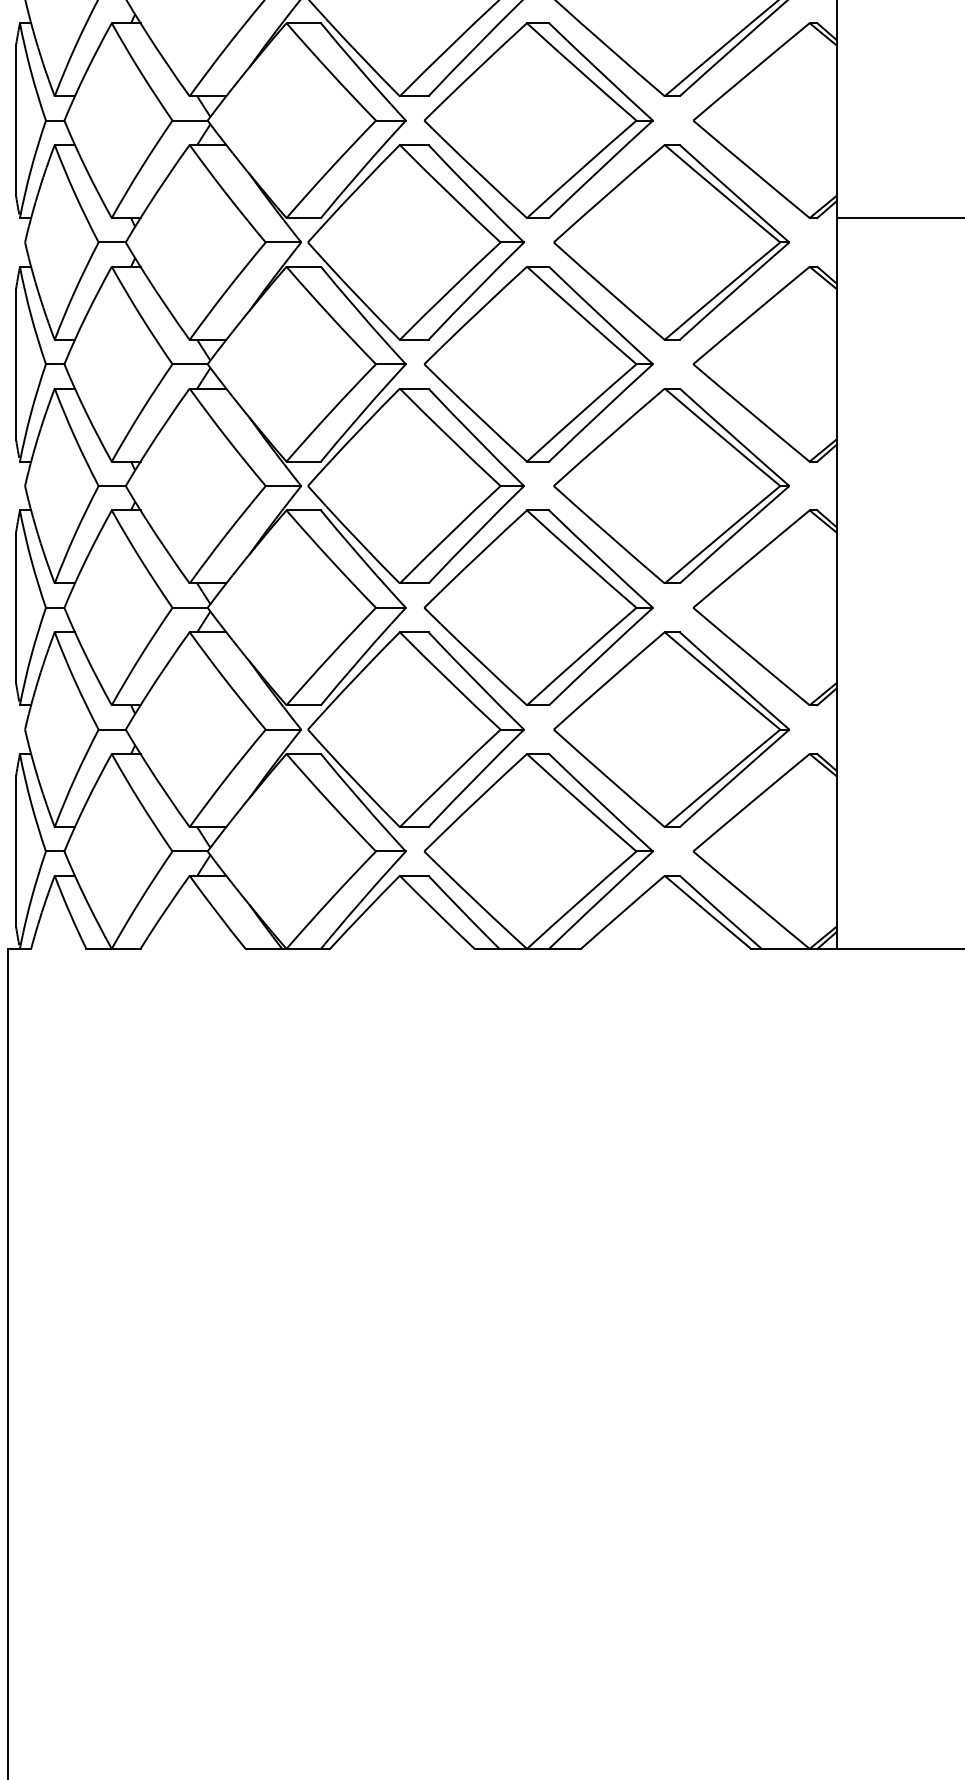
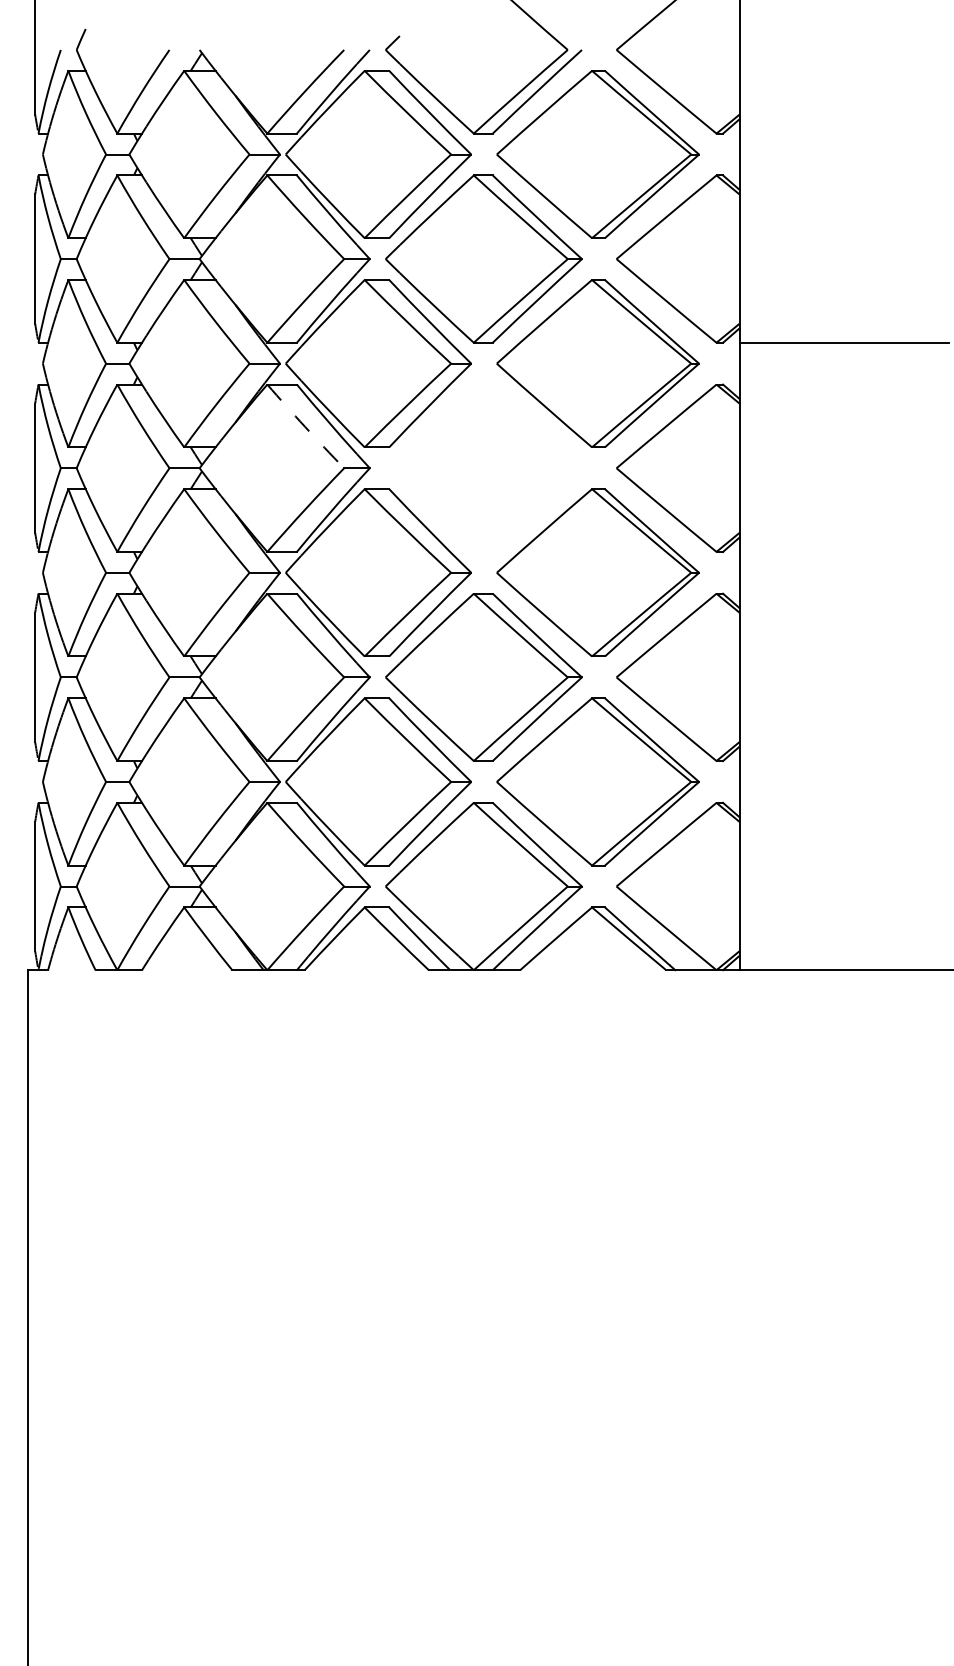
arc: (330, 315) -> (305, 426), solid -> dashed
part: (538, 364) -> (483, 468), removed

